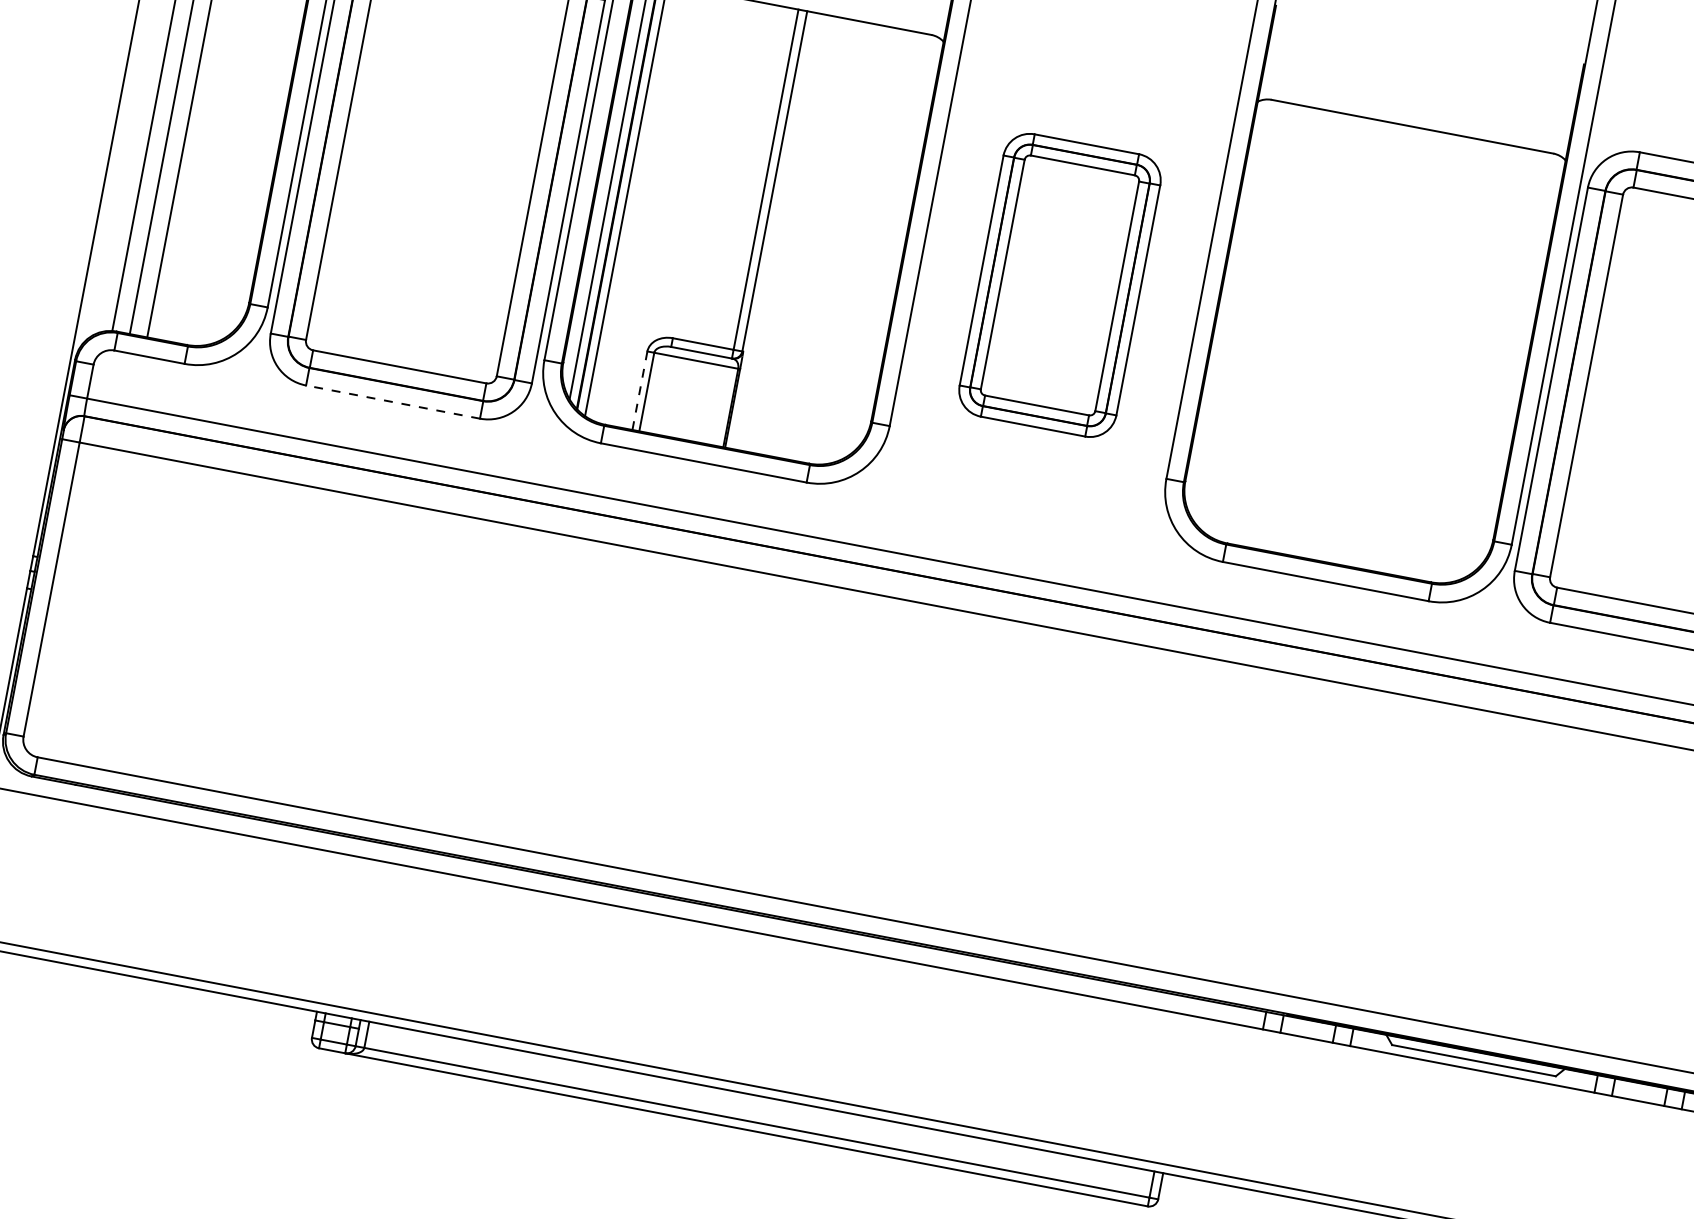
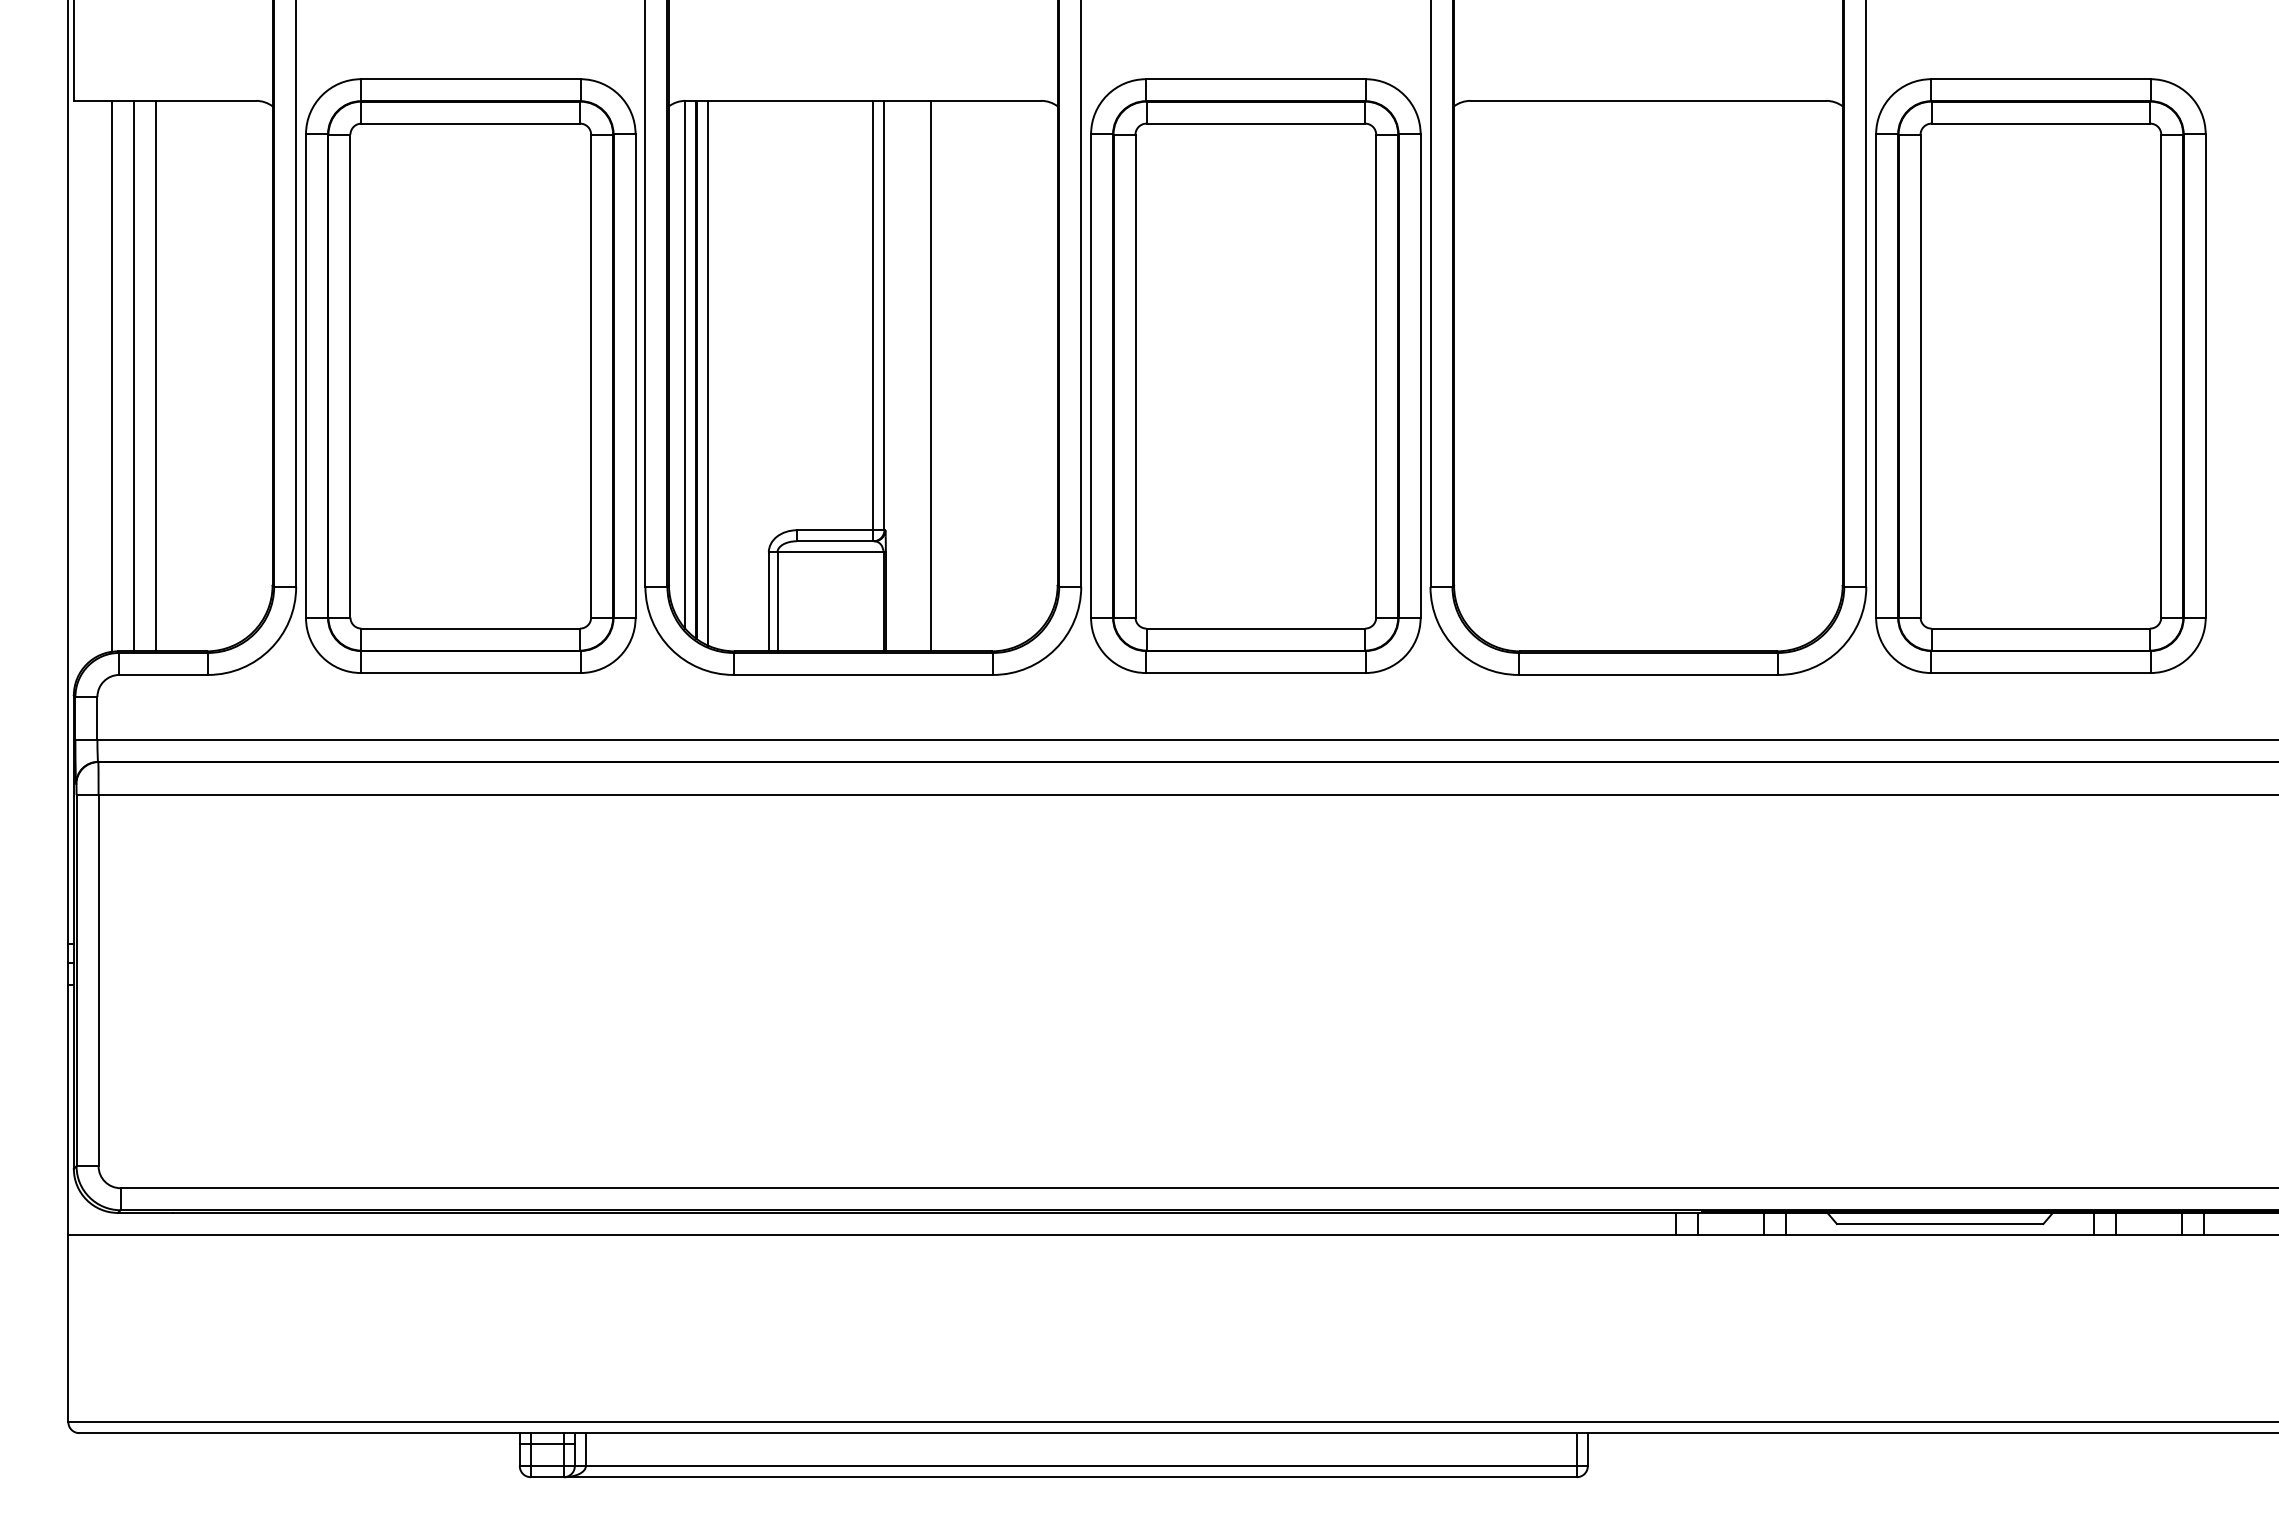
line: (802, 235) -> (930, 375), added
part: (1059, 284) -> (1255, 375), size x1.67
line: (639, 390) -> (768, 601), dashed -> solid
line: (392, 402) -> (470, 673), dashed -> solid

